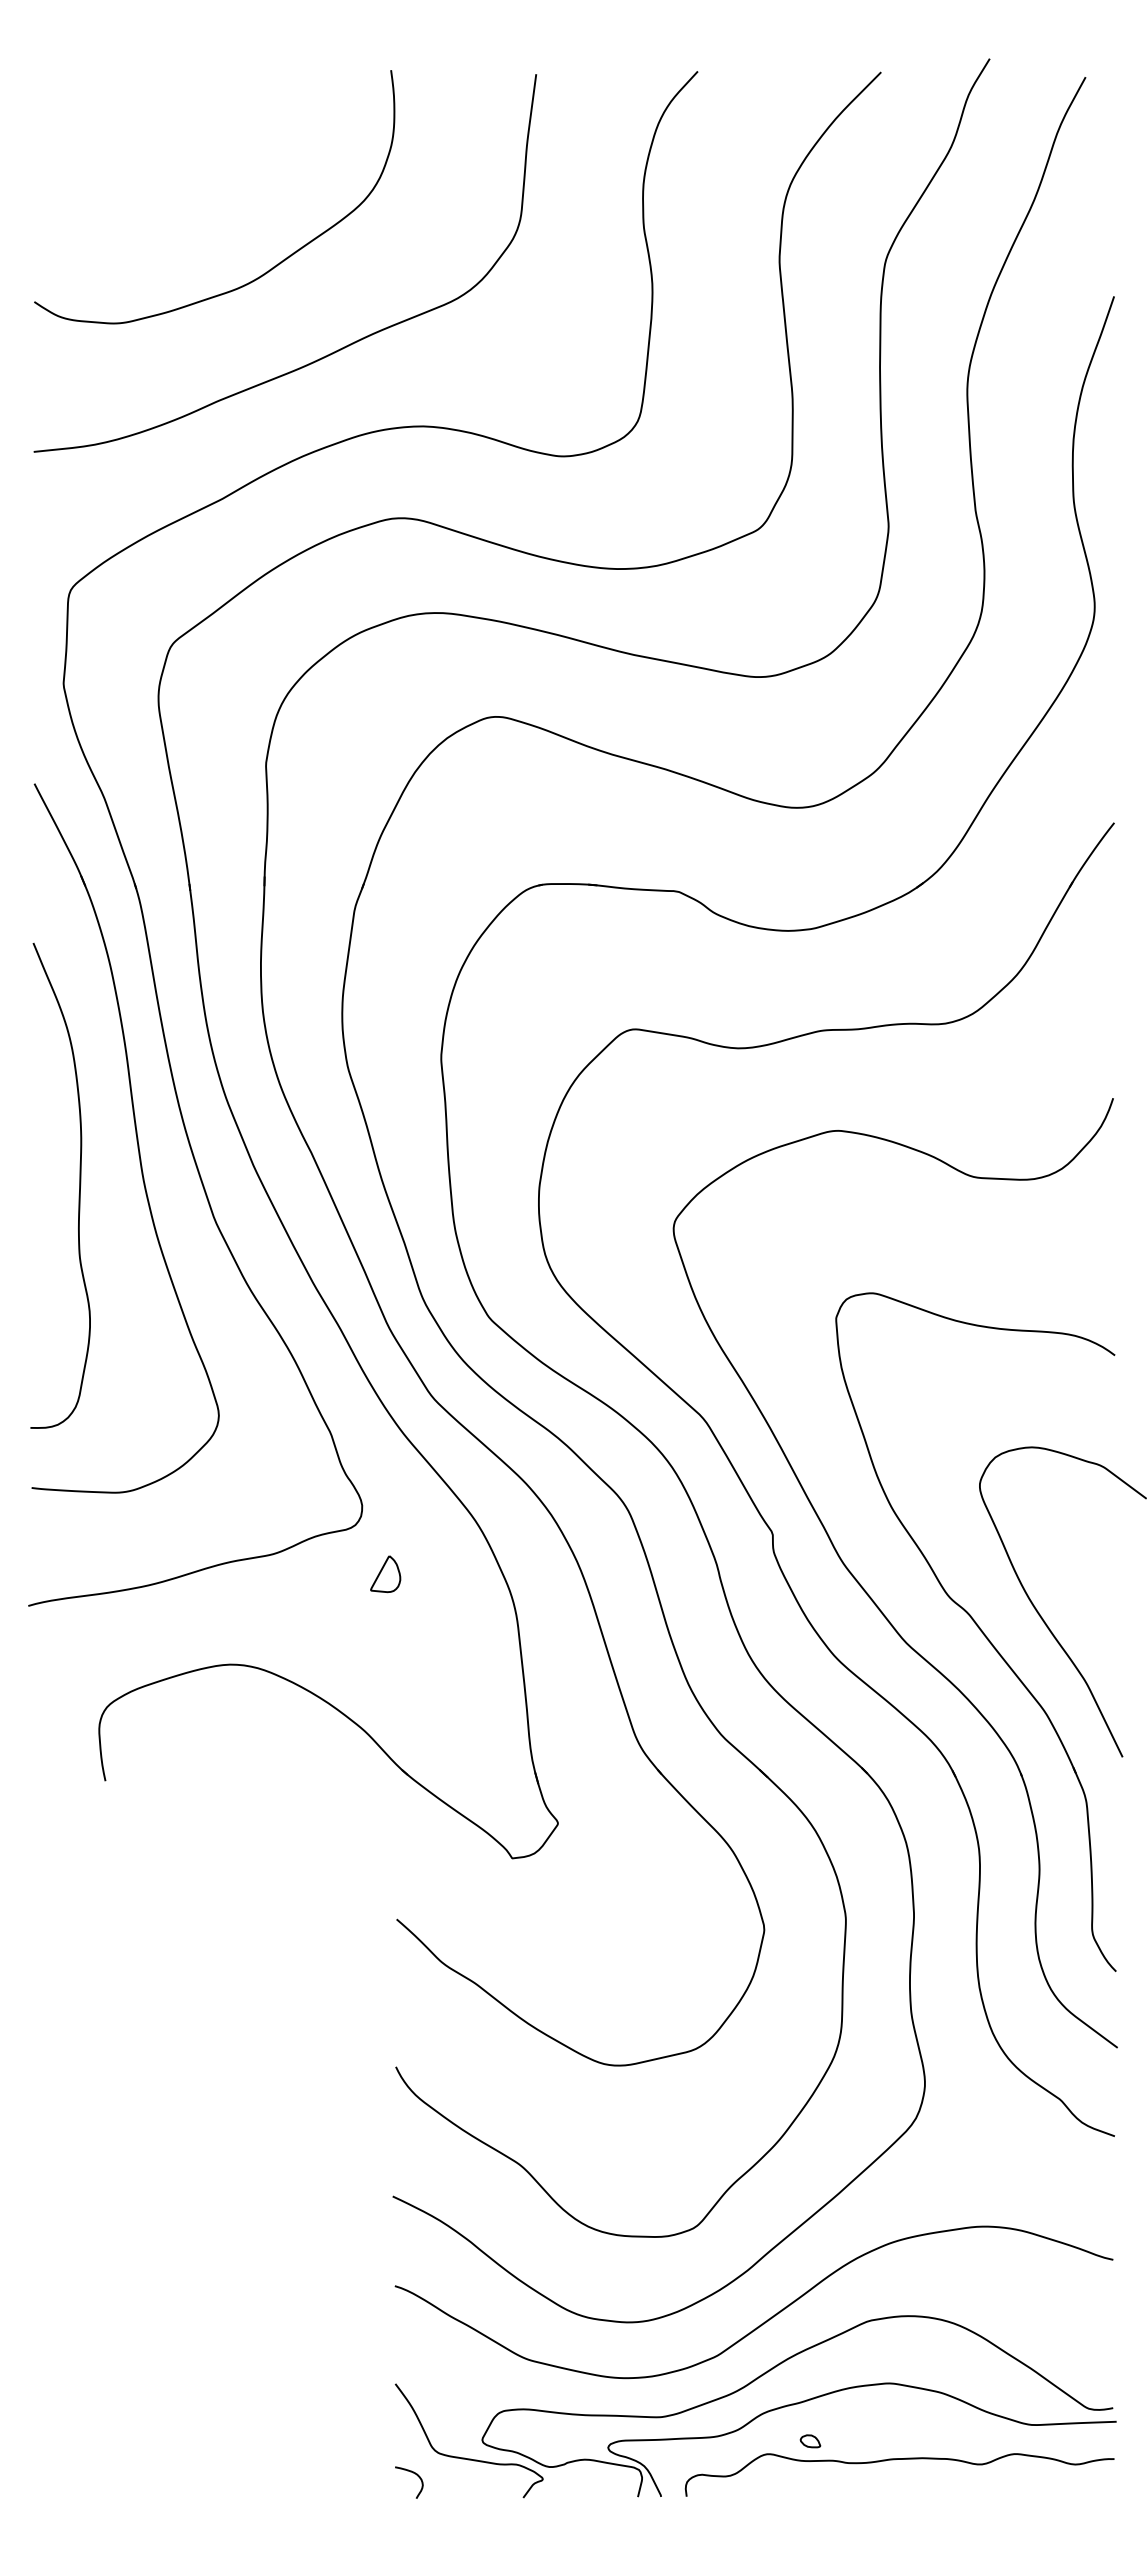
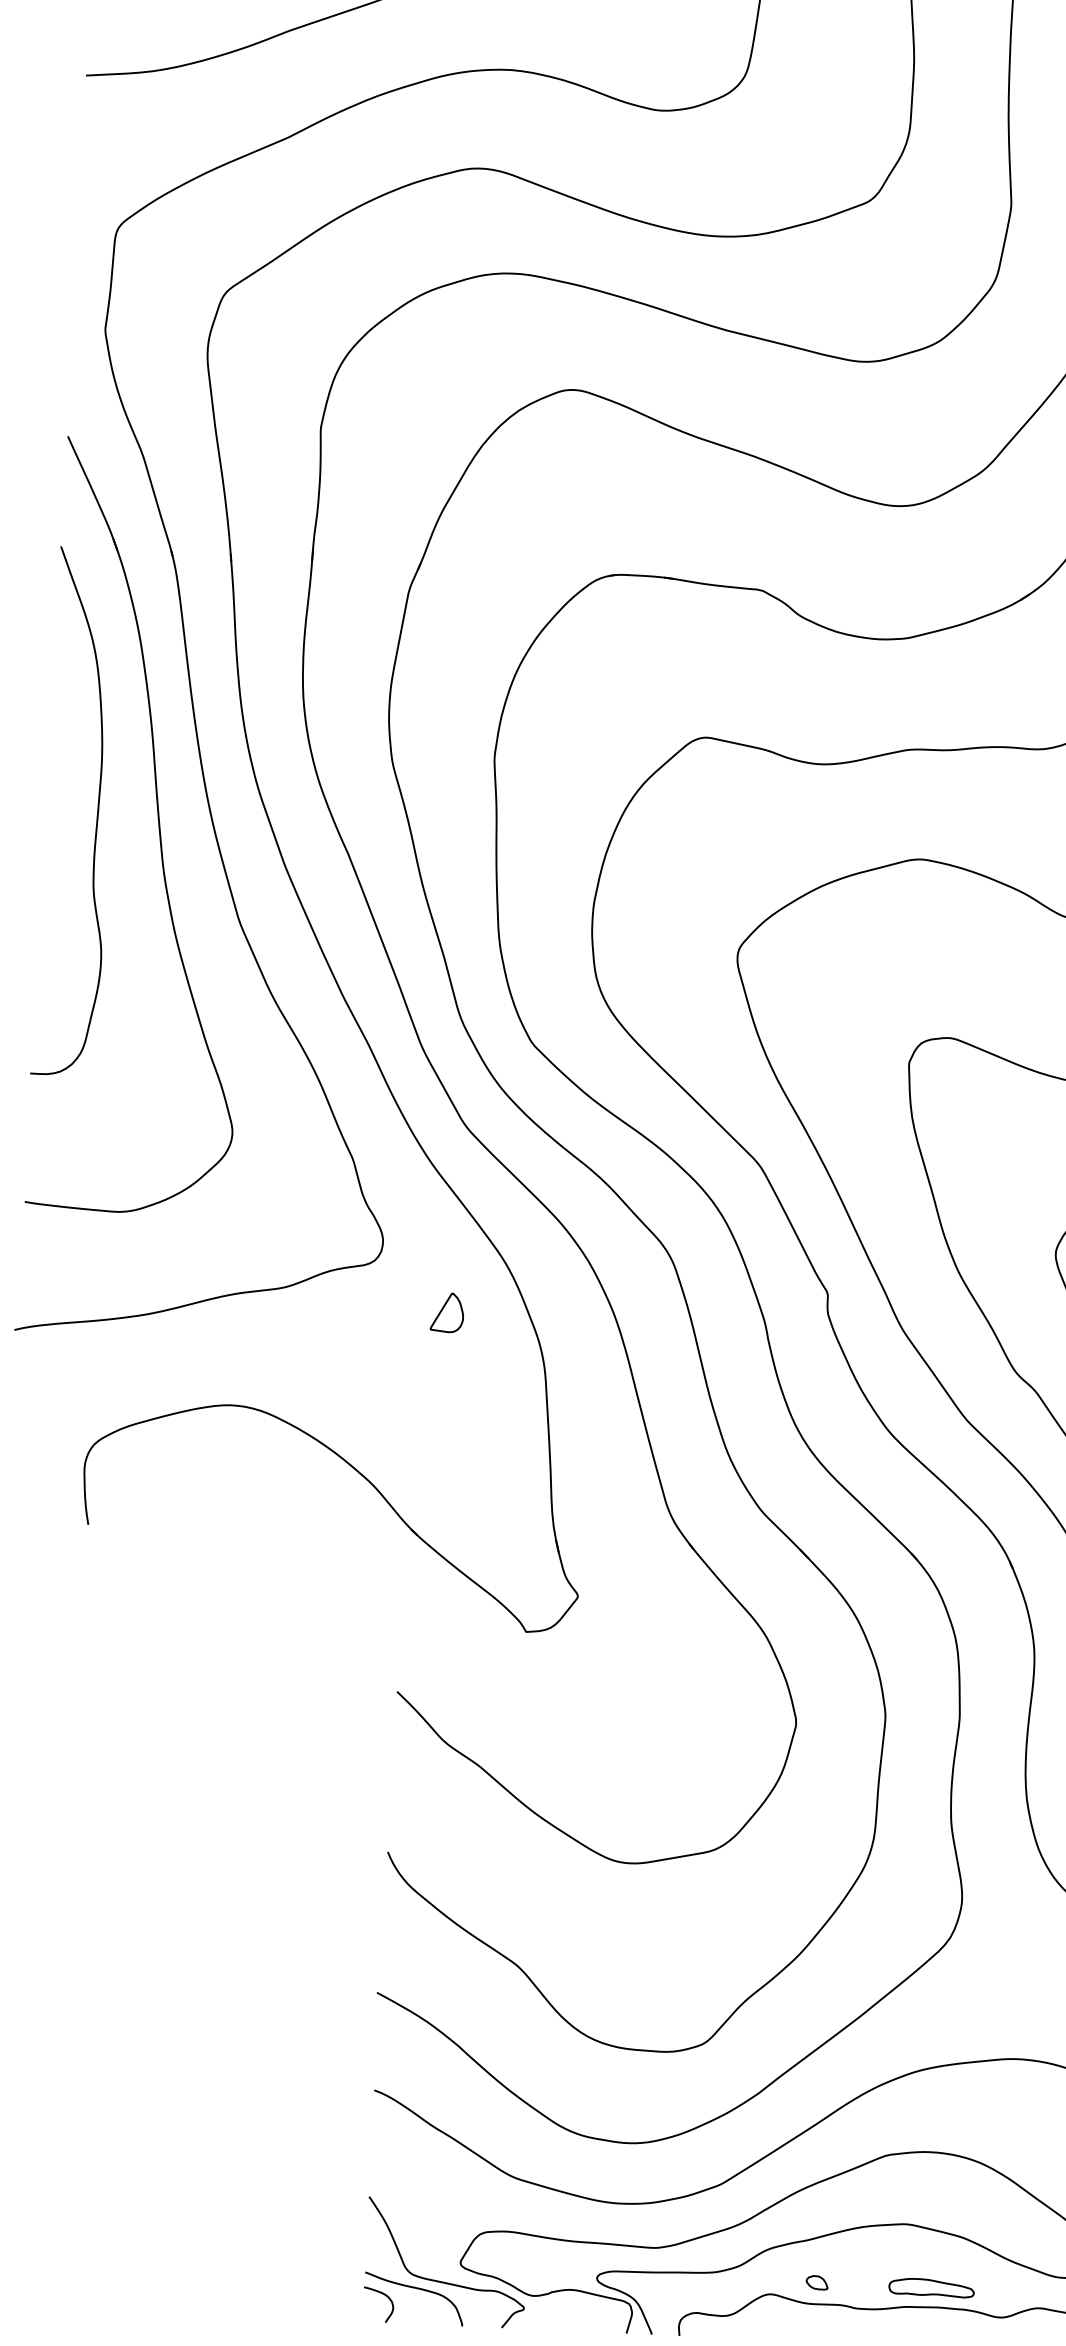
curve: (79, 1185) -> (97, 812), moved
part: (385, 1574) -> (447, 1312), moved
part: (915, 2440) -> (931, 2287), added
curve: (441, 2466) -> (414, 2289), added

